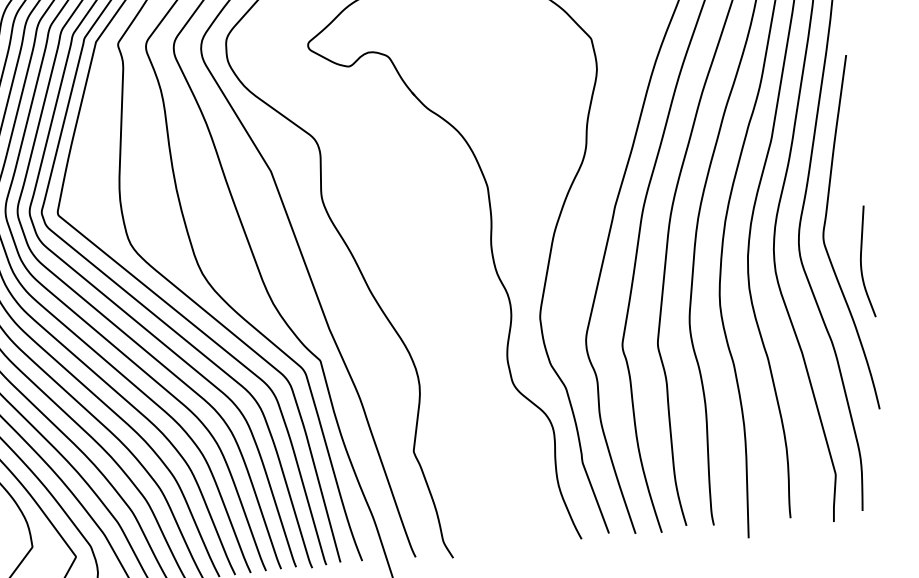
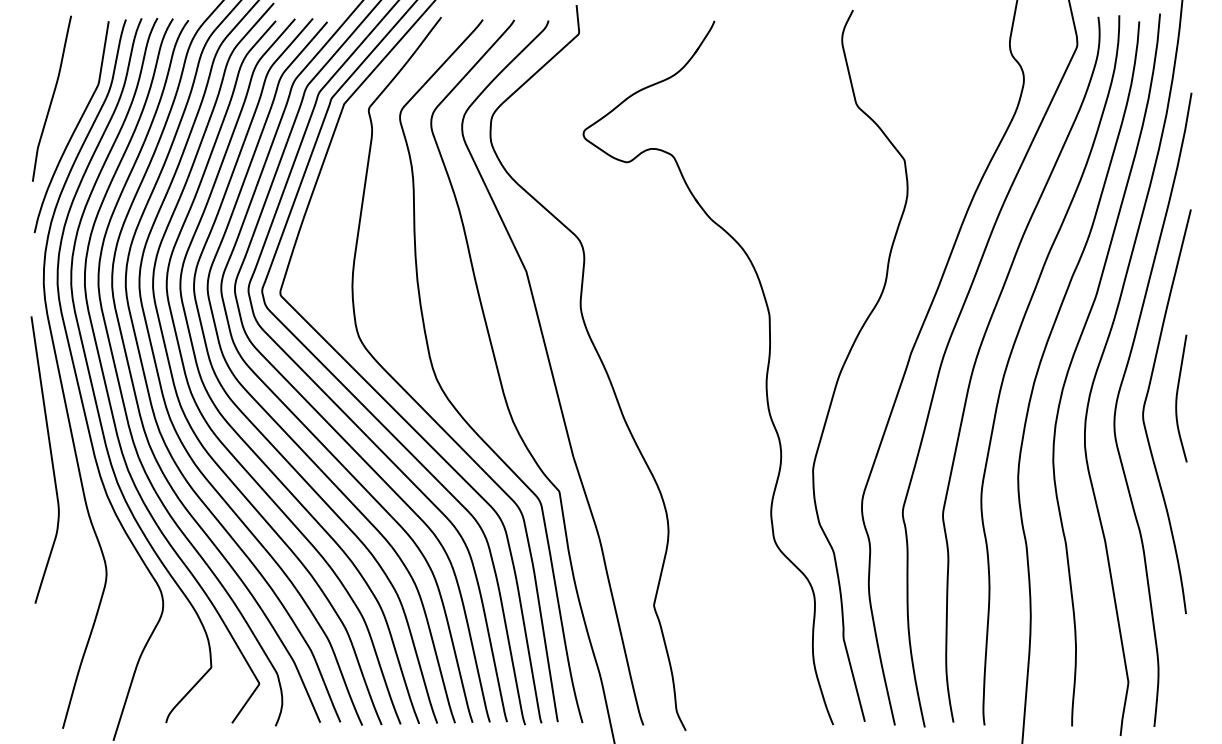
curve: (861, 262) -> (1177, 398), moved

